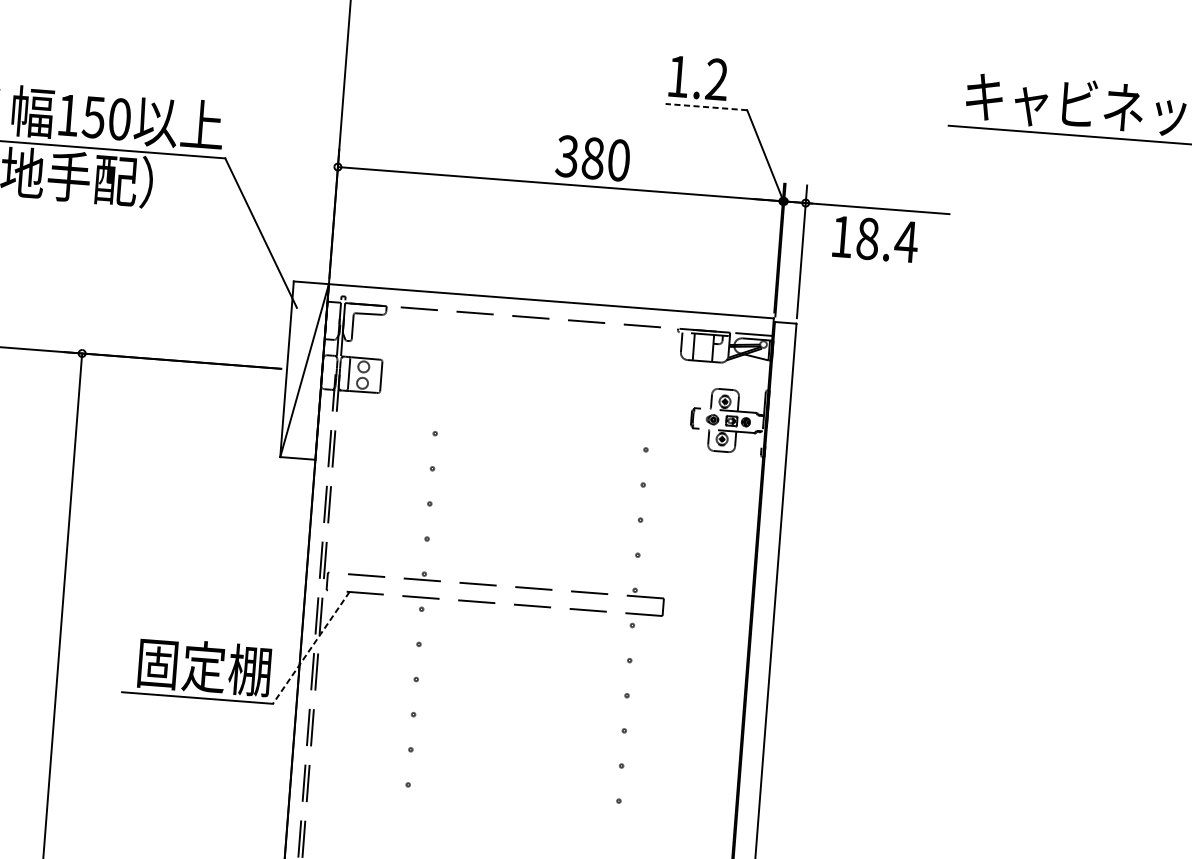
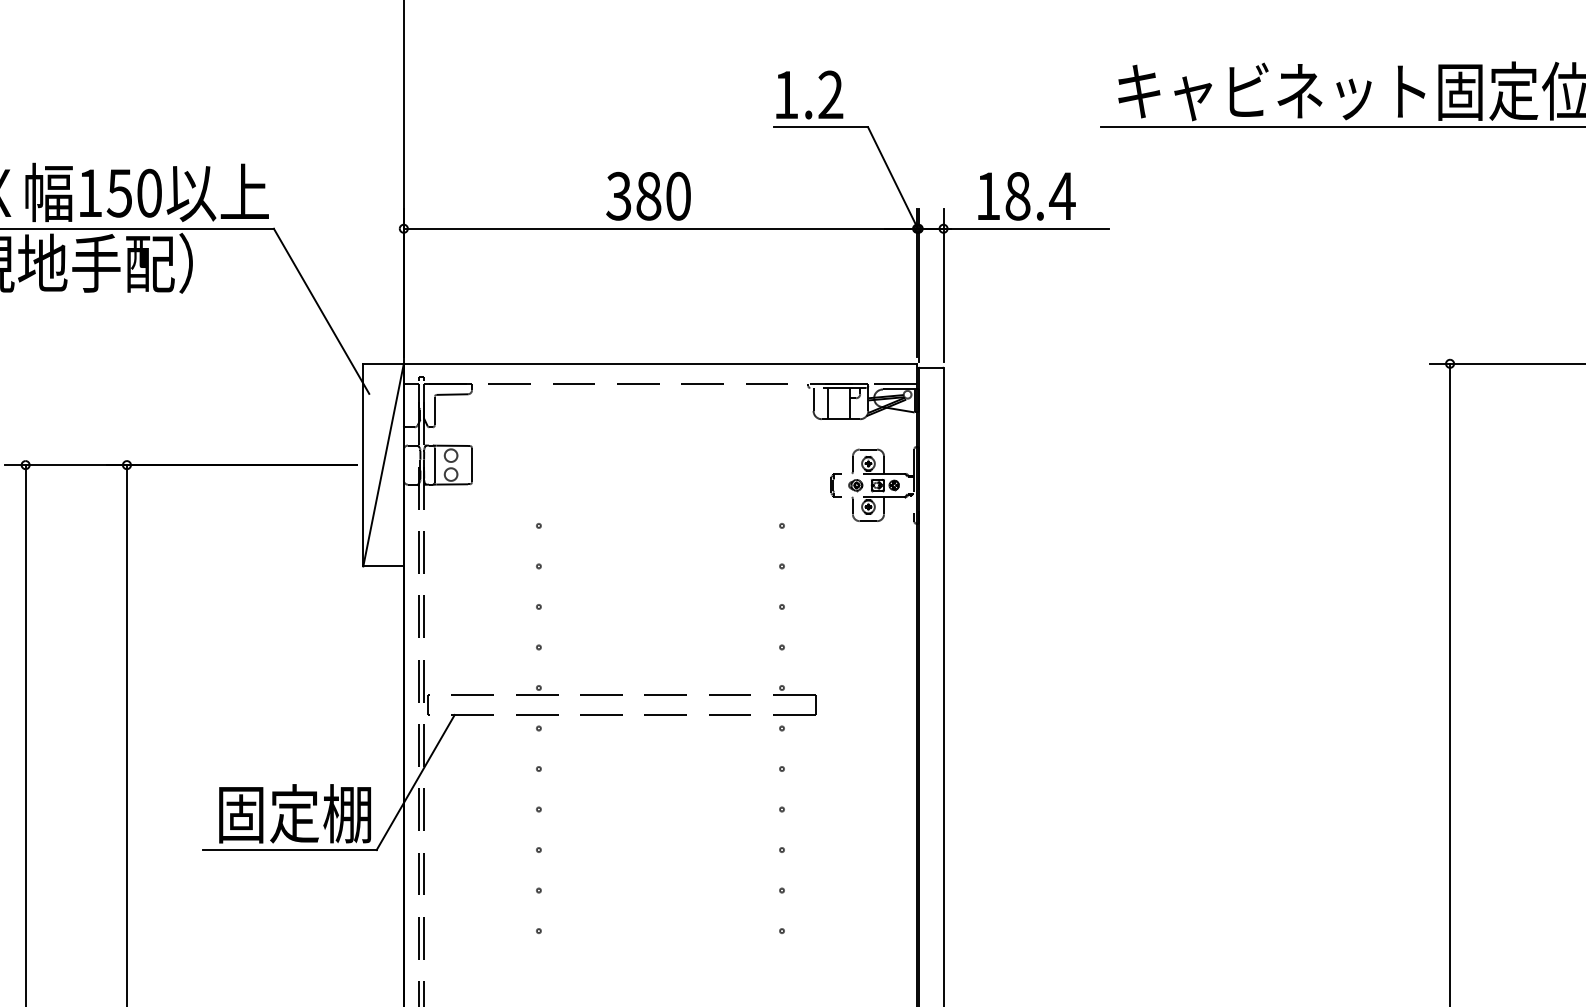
line: (705, 107) -> (820, 127), dashed -> solid
text: (592, 157) -> (648, 195), moved
text: (875, 239) -> (1026, 196), moved
line: (311, 647) -> (415, 782), dashed -> solid

